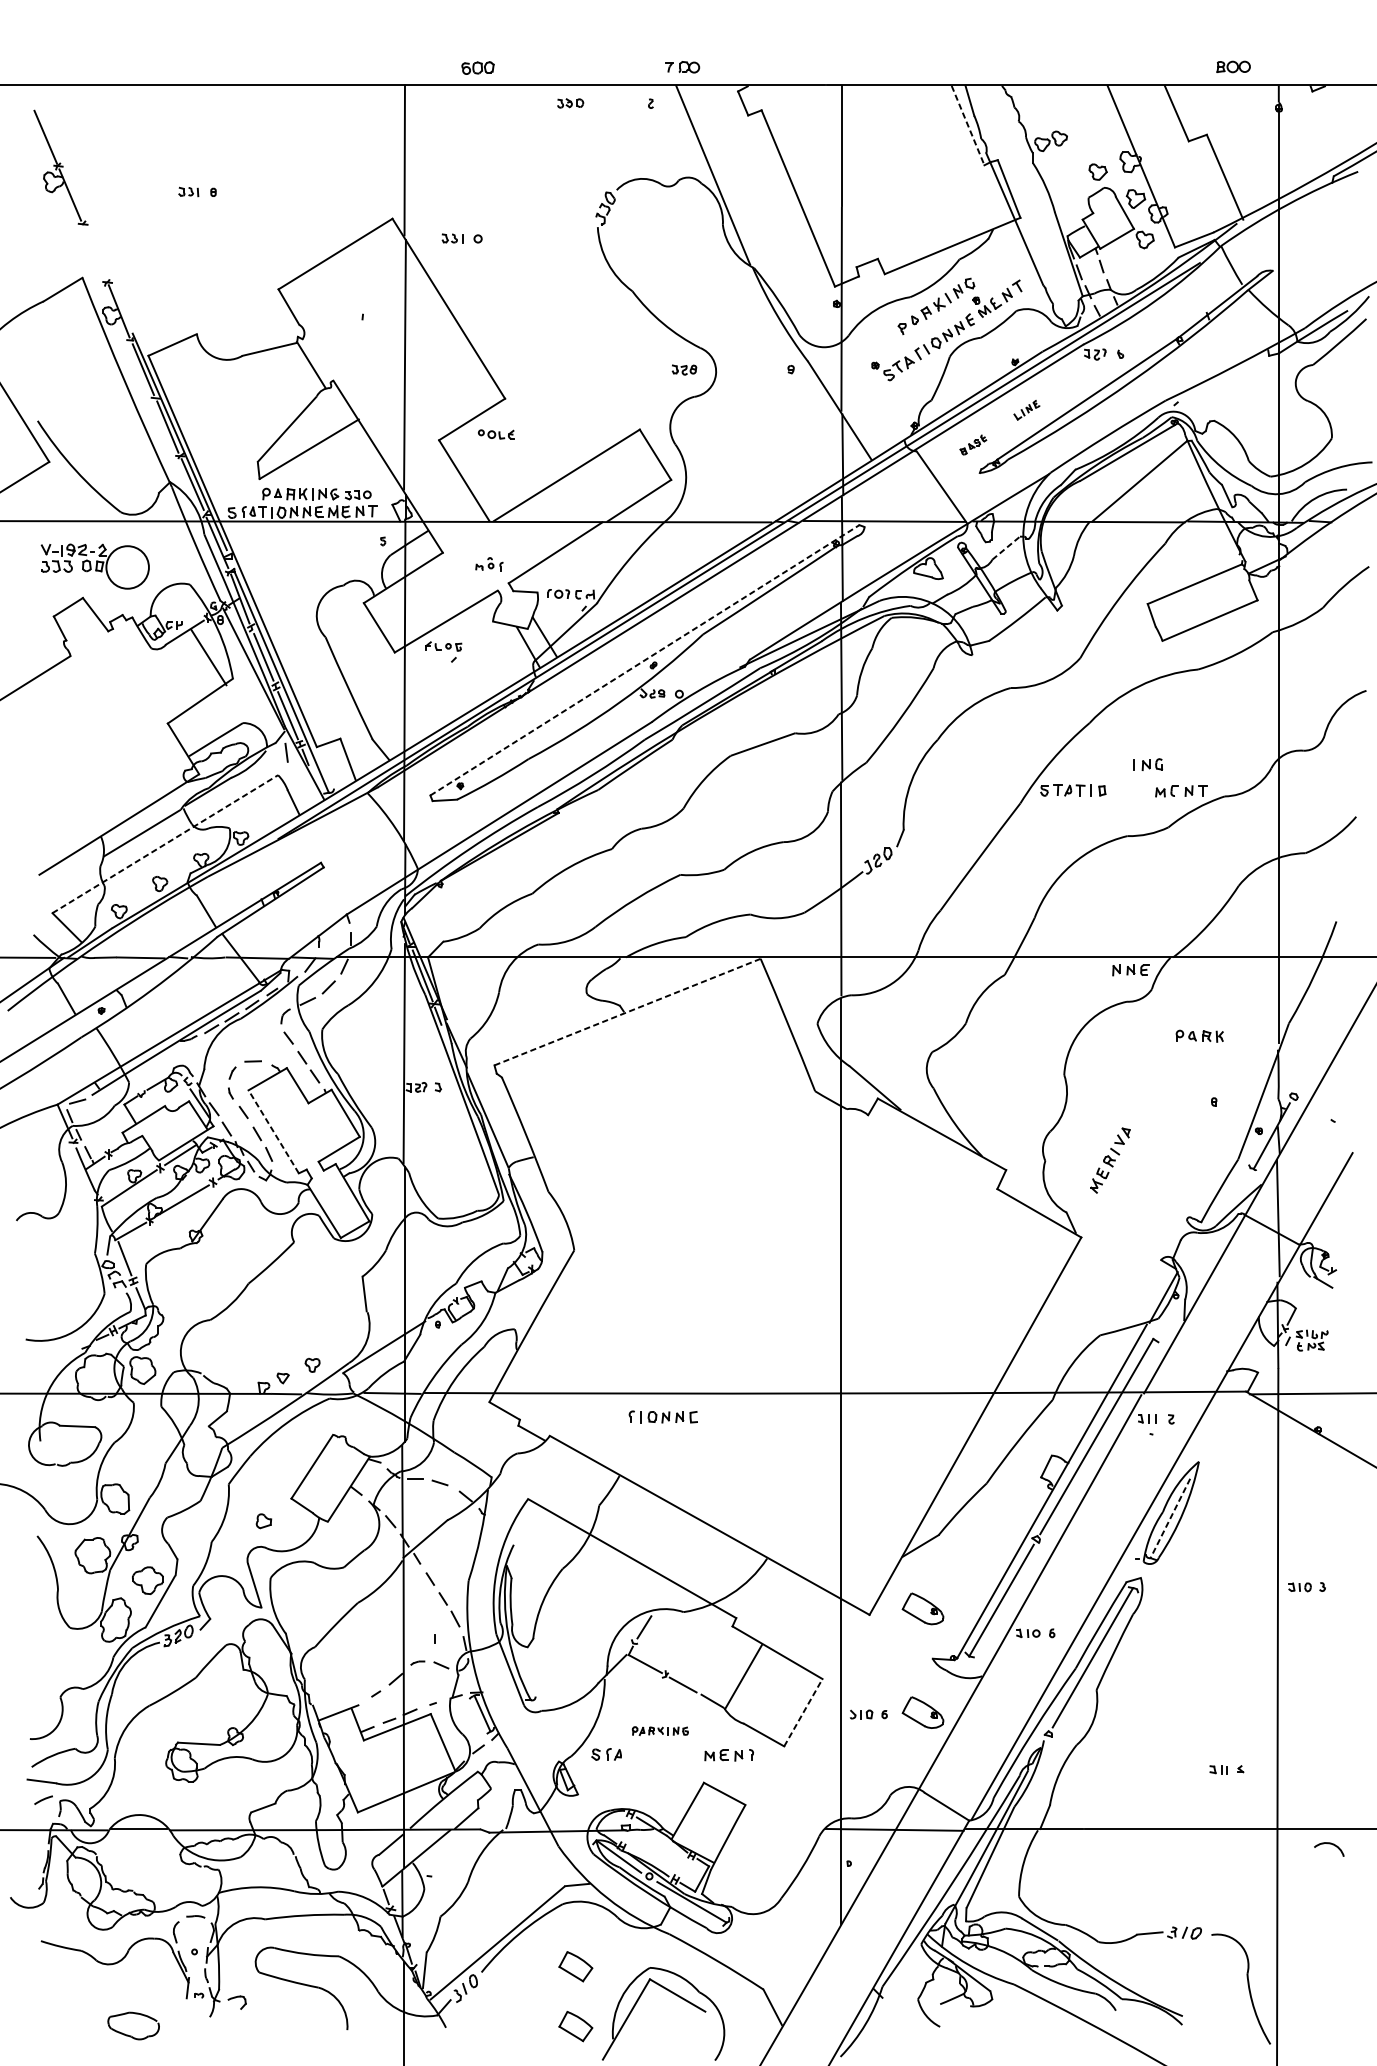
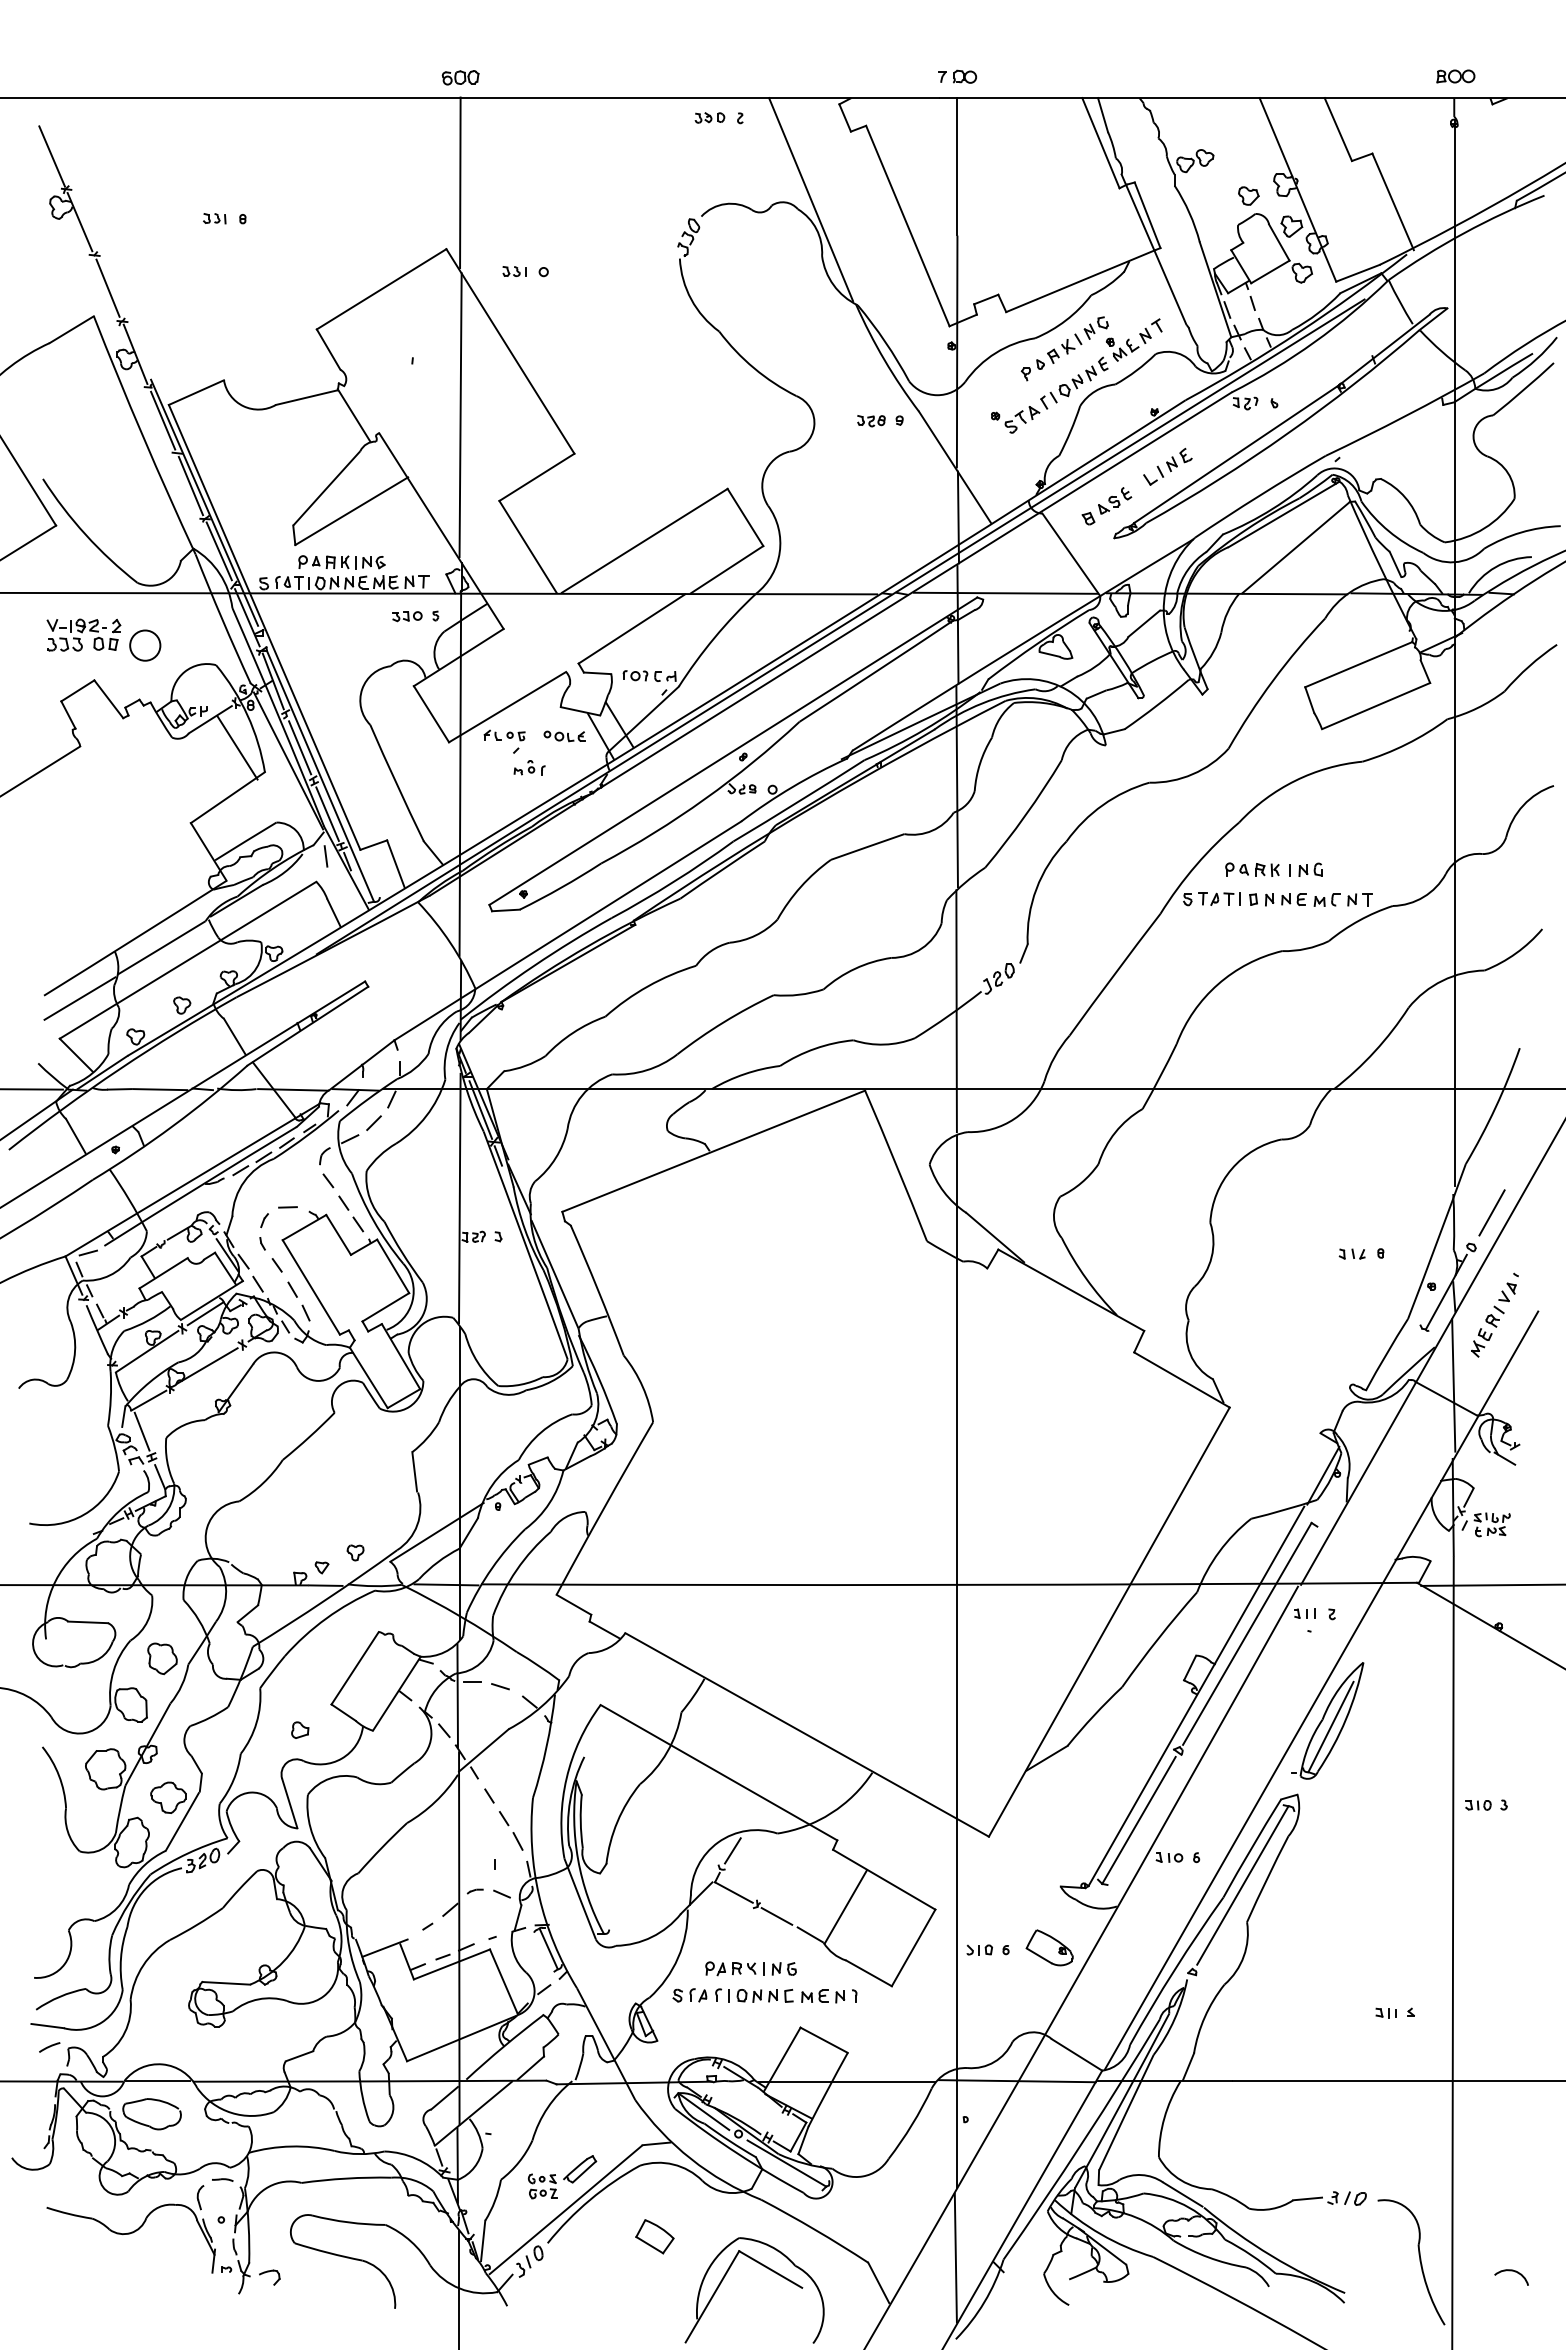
part: (682, 66) -> (957, 76), moved
part: (1233, 66) -> (1455, 76), moved
part: (477, 67) -> (460, 77), moved
part: (570, 103) -> (709, 117), moved
line: (967, 125) -> (1100, 143), dashed -> solid
line: (94, 252) -> (107, 287), added
part: (684, 370) -> (871, 421), moved
part: (1026, 409) -> (1167, 466), size x1.67
part: (496, 434) -> (564, 736), moved
part: (972, 445) -> (1106, 506), size x1.67
part: (358, 495) -> (407, 616), moved
line: (1006, 548) -> (1144, 623), dashed -> solid
part: (489, 563) -> (529, 767), moved
circle: (127, 567) -> (145, 645), size x0.62
line: (644, 659) -> (733, 750), dashed -> solid
line: (165, 844) -> (188, 960), dashed -> solid
line: (69, 877) -> (79, 998), added
part: (1130, 970) -> (1285, 899), moved
line: (628, 1012) -> (714, 1151), dashed -> solid
part: (1199, 1036) -> (1252, 869), moved
line: (1311, 1065) -> (1491, 1212), added
part: (1188, 1102) -> (1351, 1253), added
line: (273, 1131) -> (311, 1286), dashed -> solid
part: (1110, 1160) -> (1493, 1319), moved
part: (142, 1370) -> (162, 1658), moved
part: (663, 1416) -> (754, 1995), moved
line: (1169, 1518) -> (1330, 1727), dashed -> solid
part: (922, 1608) -> (1049, 1829), removed
line: (803, 1712) -> (913, 1947), dashed -> solid
part: (659, 1730) -> (750, 1968), size x1.43
line: (744, 1830) -> (846, 2081), added
arc: (1329, 1844) -> (1511, 2271), moved
part: (494, 1914) -> (562, 2177), added
line: (840, 1984) -> (955, 2257), added
part: (133, 2026) -> (151, 2114), moved
part: (575, 2026) -> (654, 2304), removed

